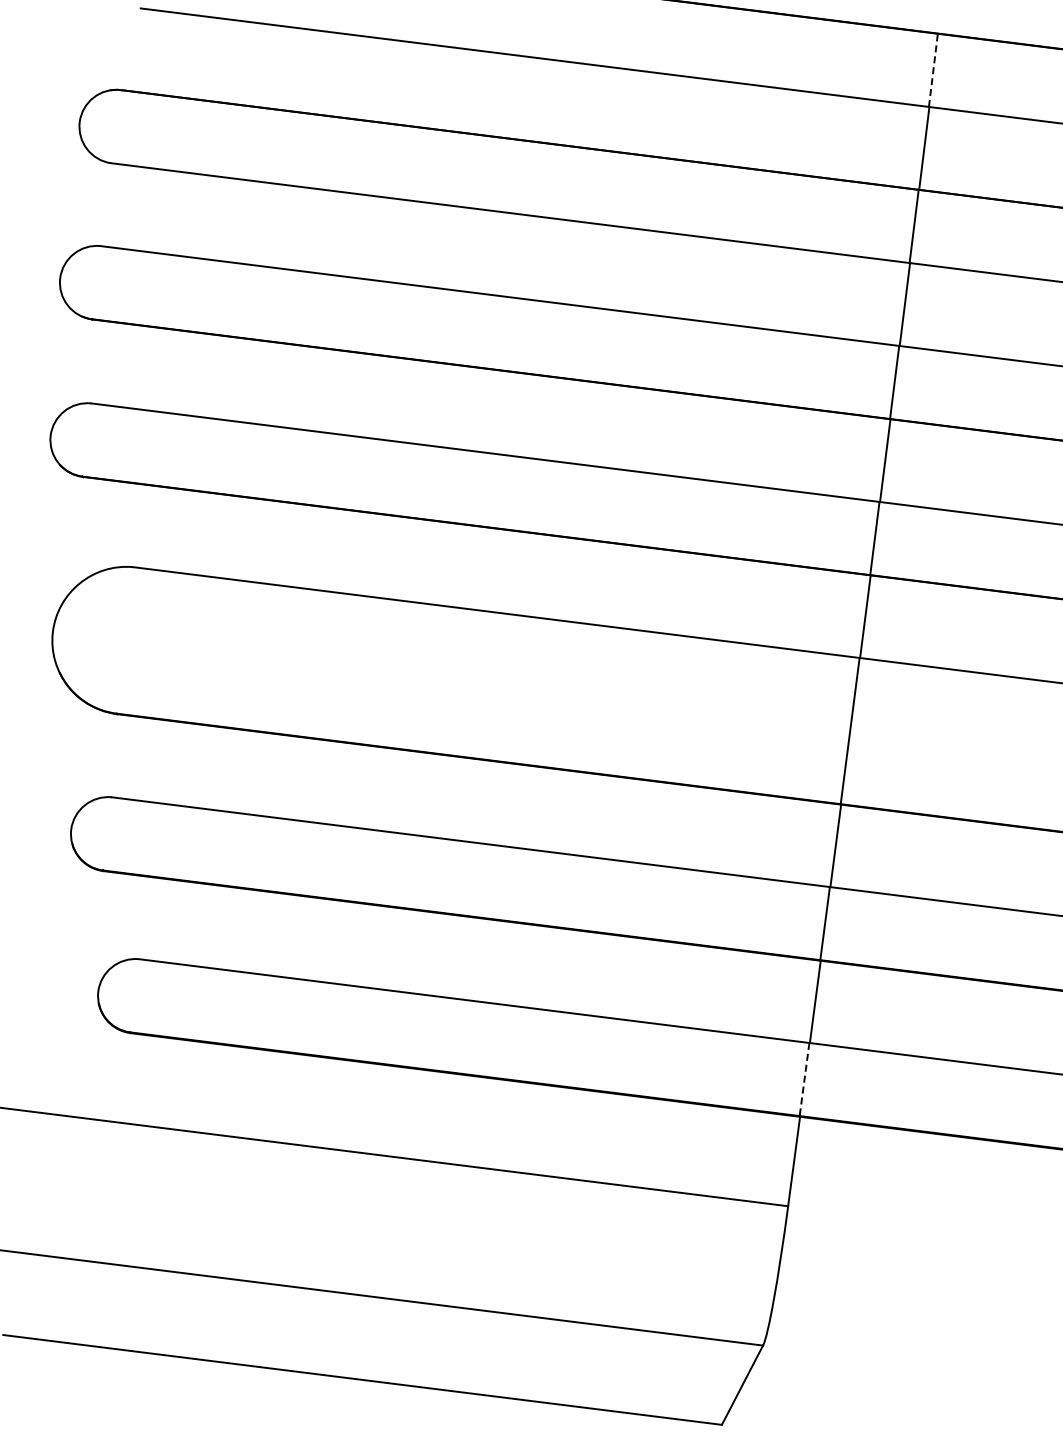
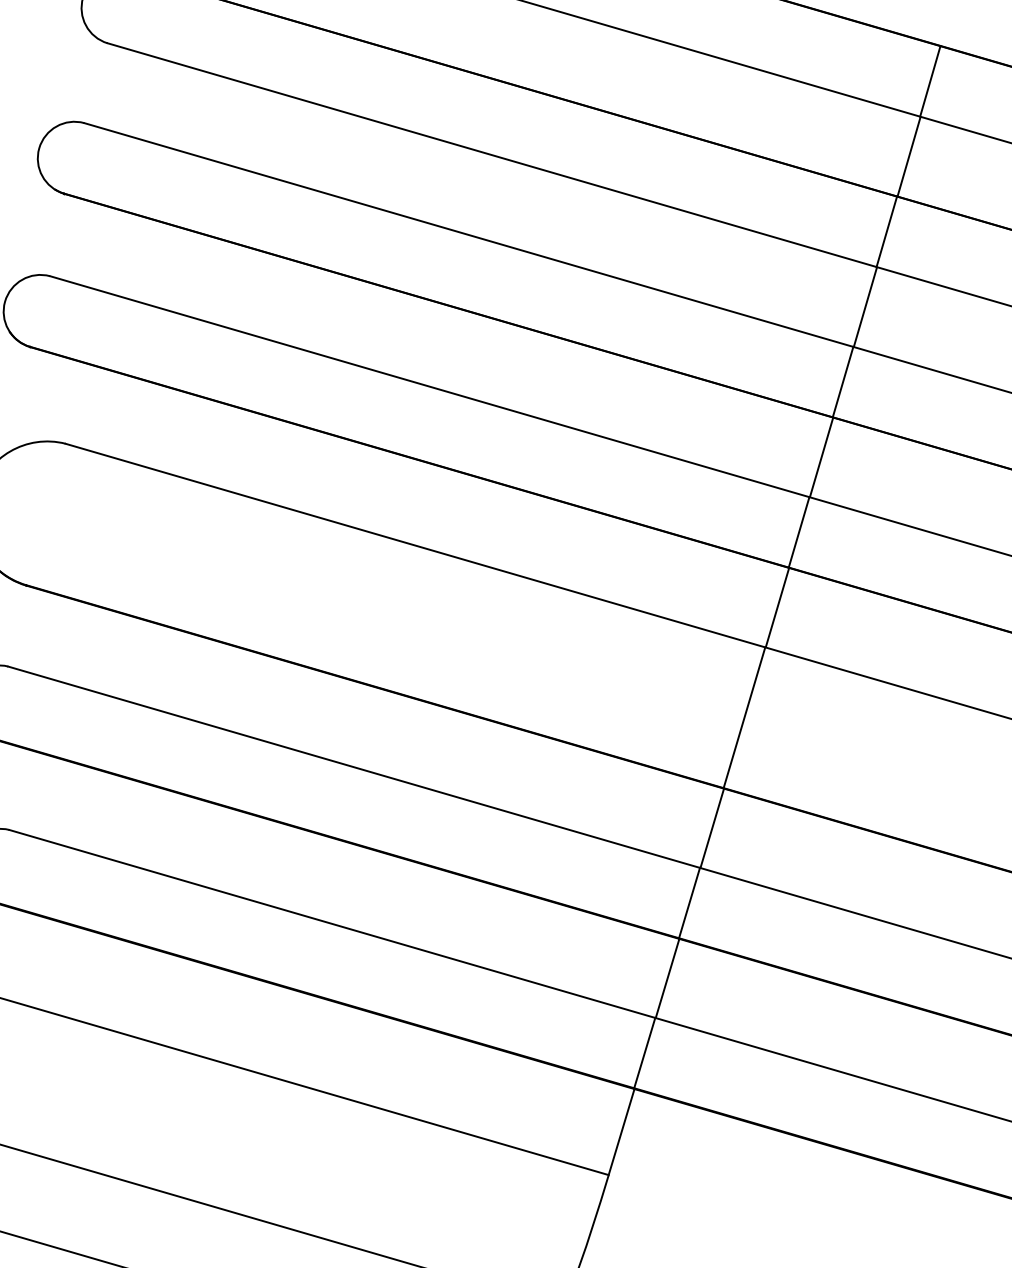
line: (933, 70) -> (930, 81), dashed -> solid
line: (804, 1079) -> (644, 1053), dashed -> solid

